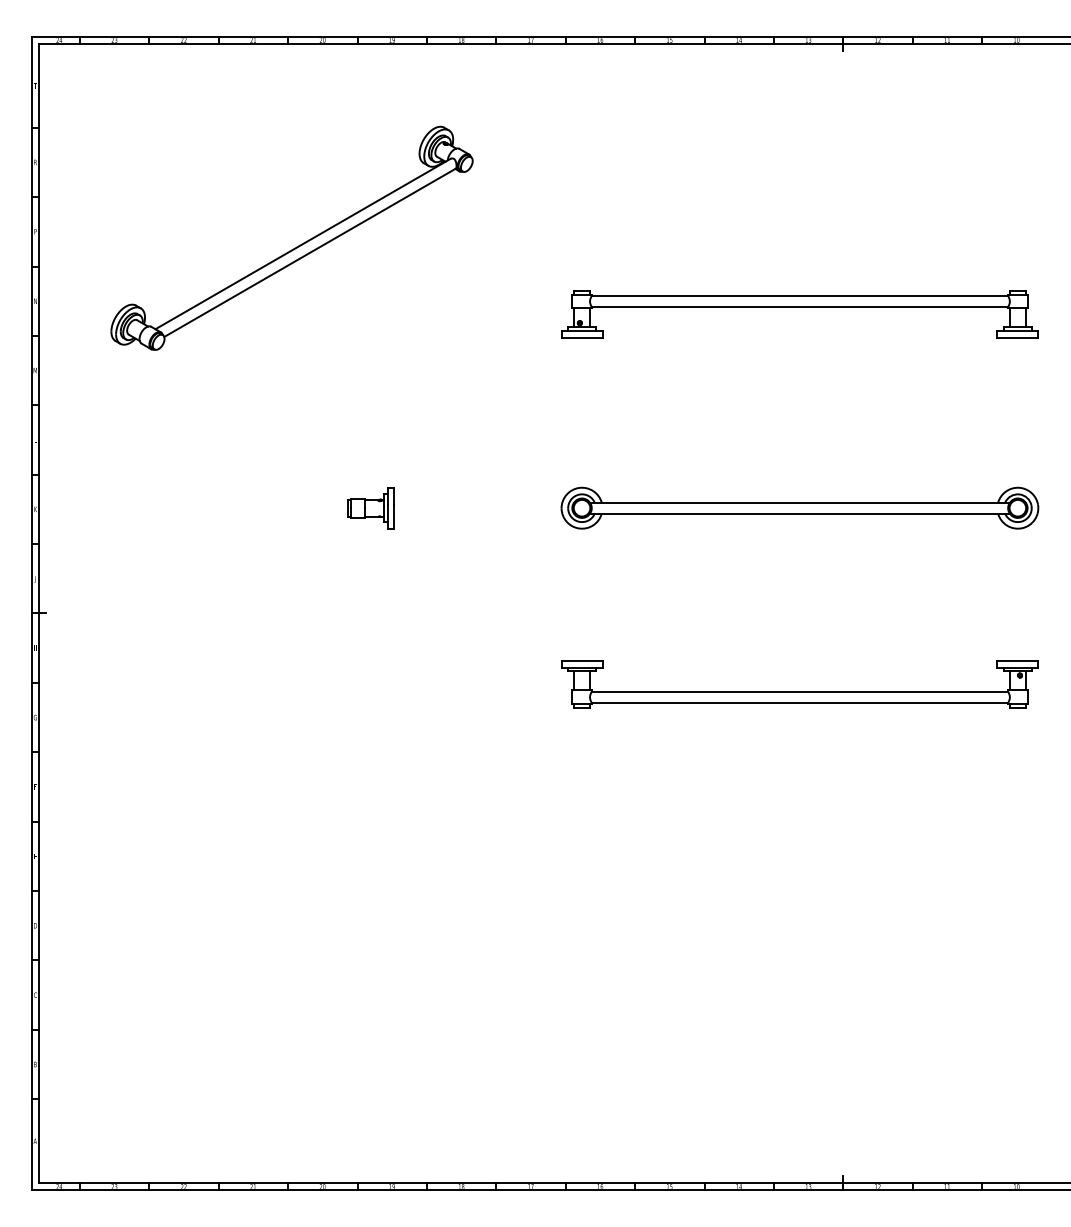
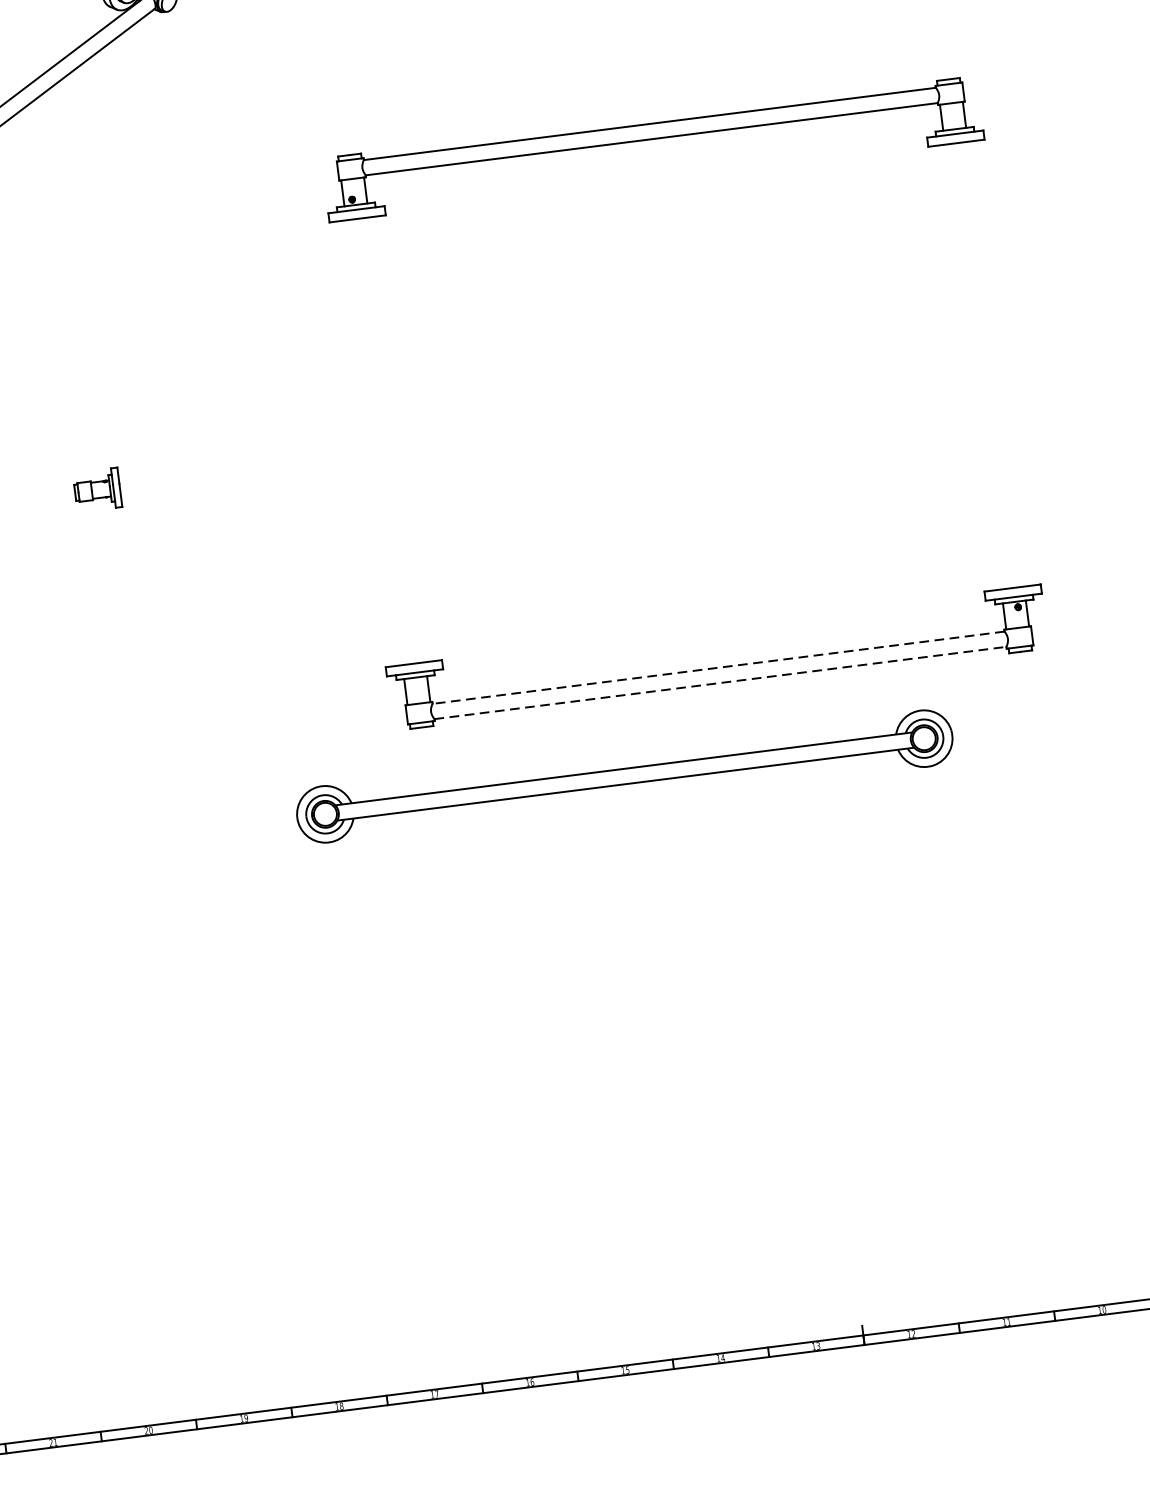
part: (799, 507) -> (624, 775), moved
part: (370, 508) -> (96, 490), size x0.7
line: (799, 691) -> (717, 667), solid -> dashed
line: (800, 702) -> (721, 682), solid -> dashed

